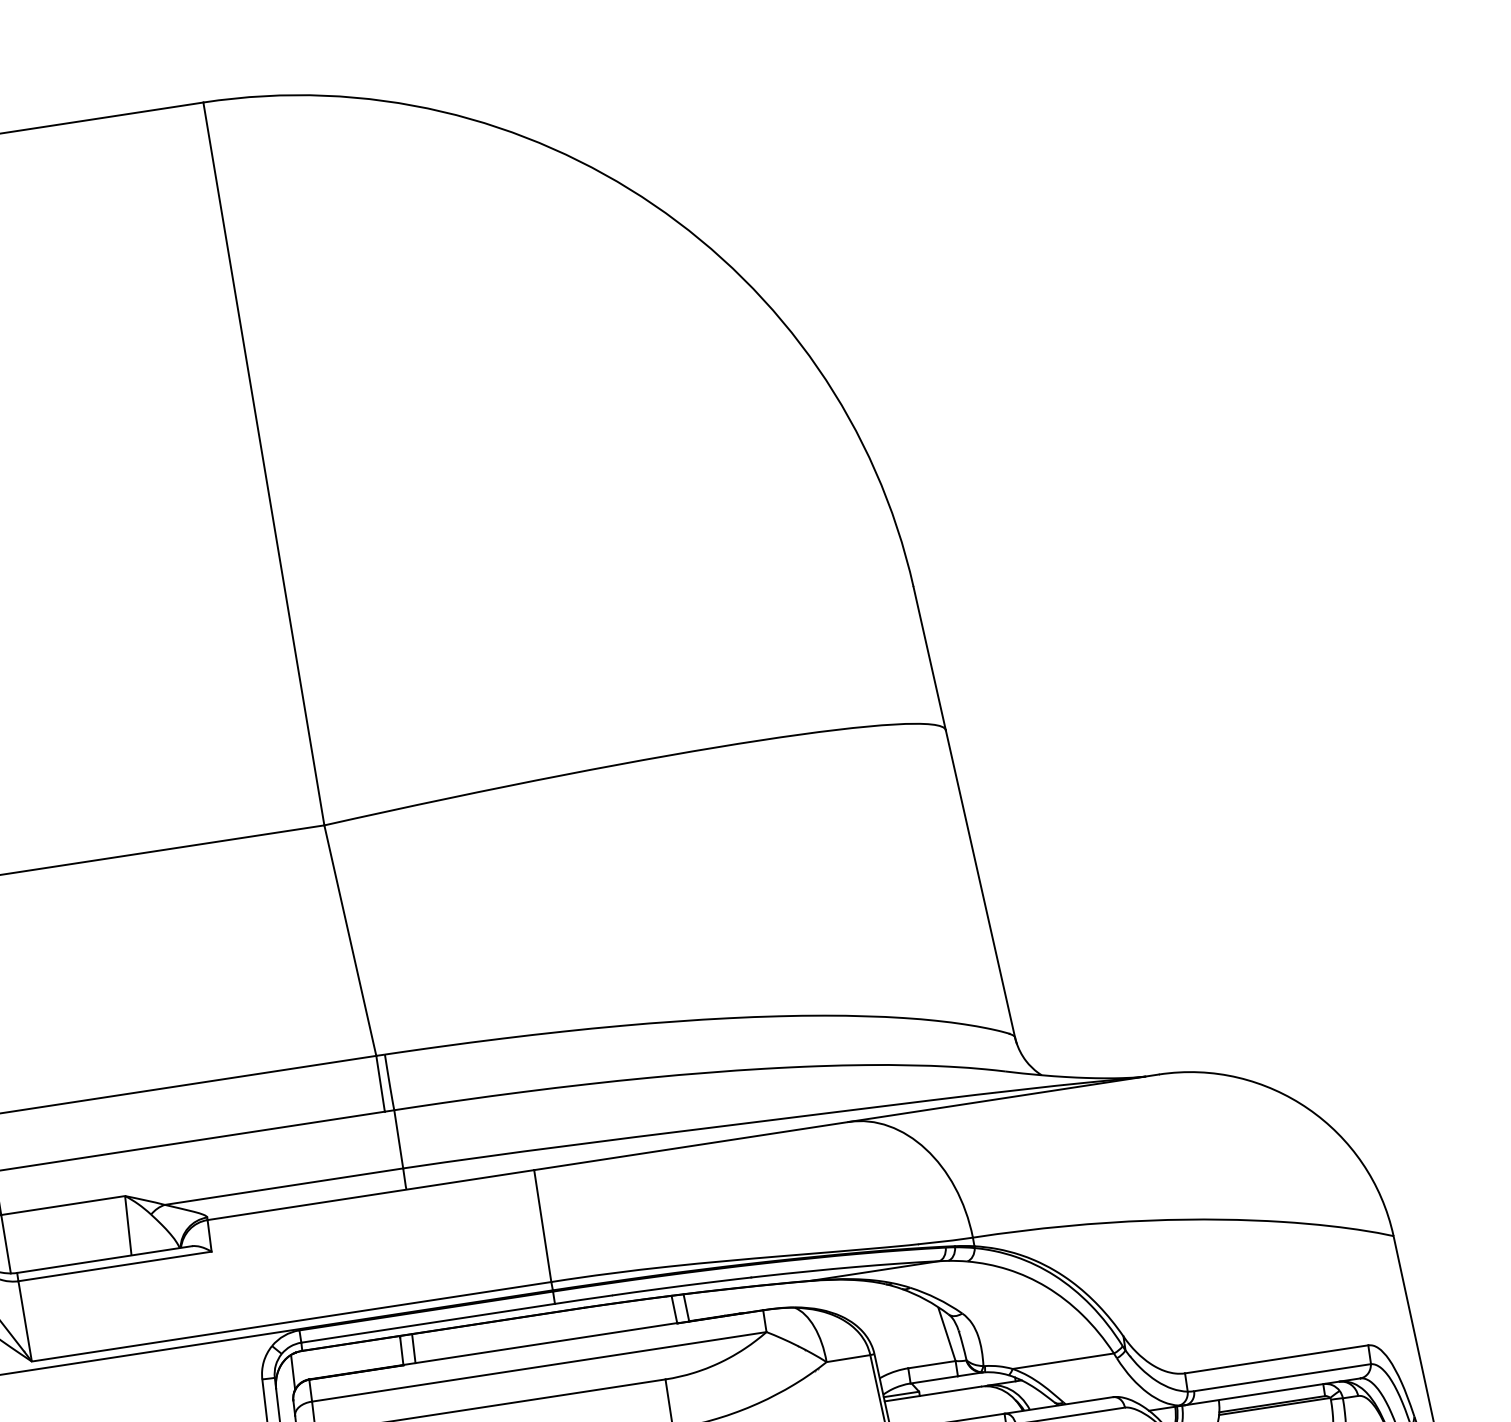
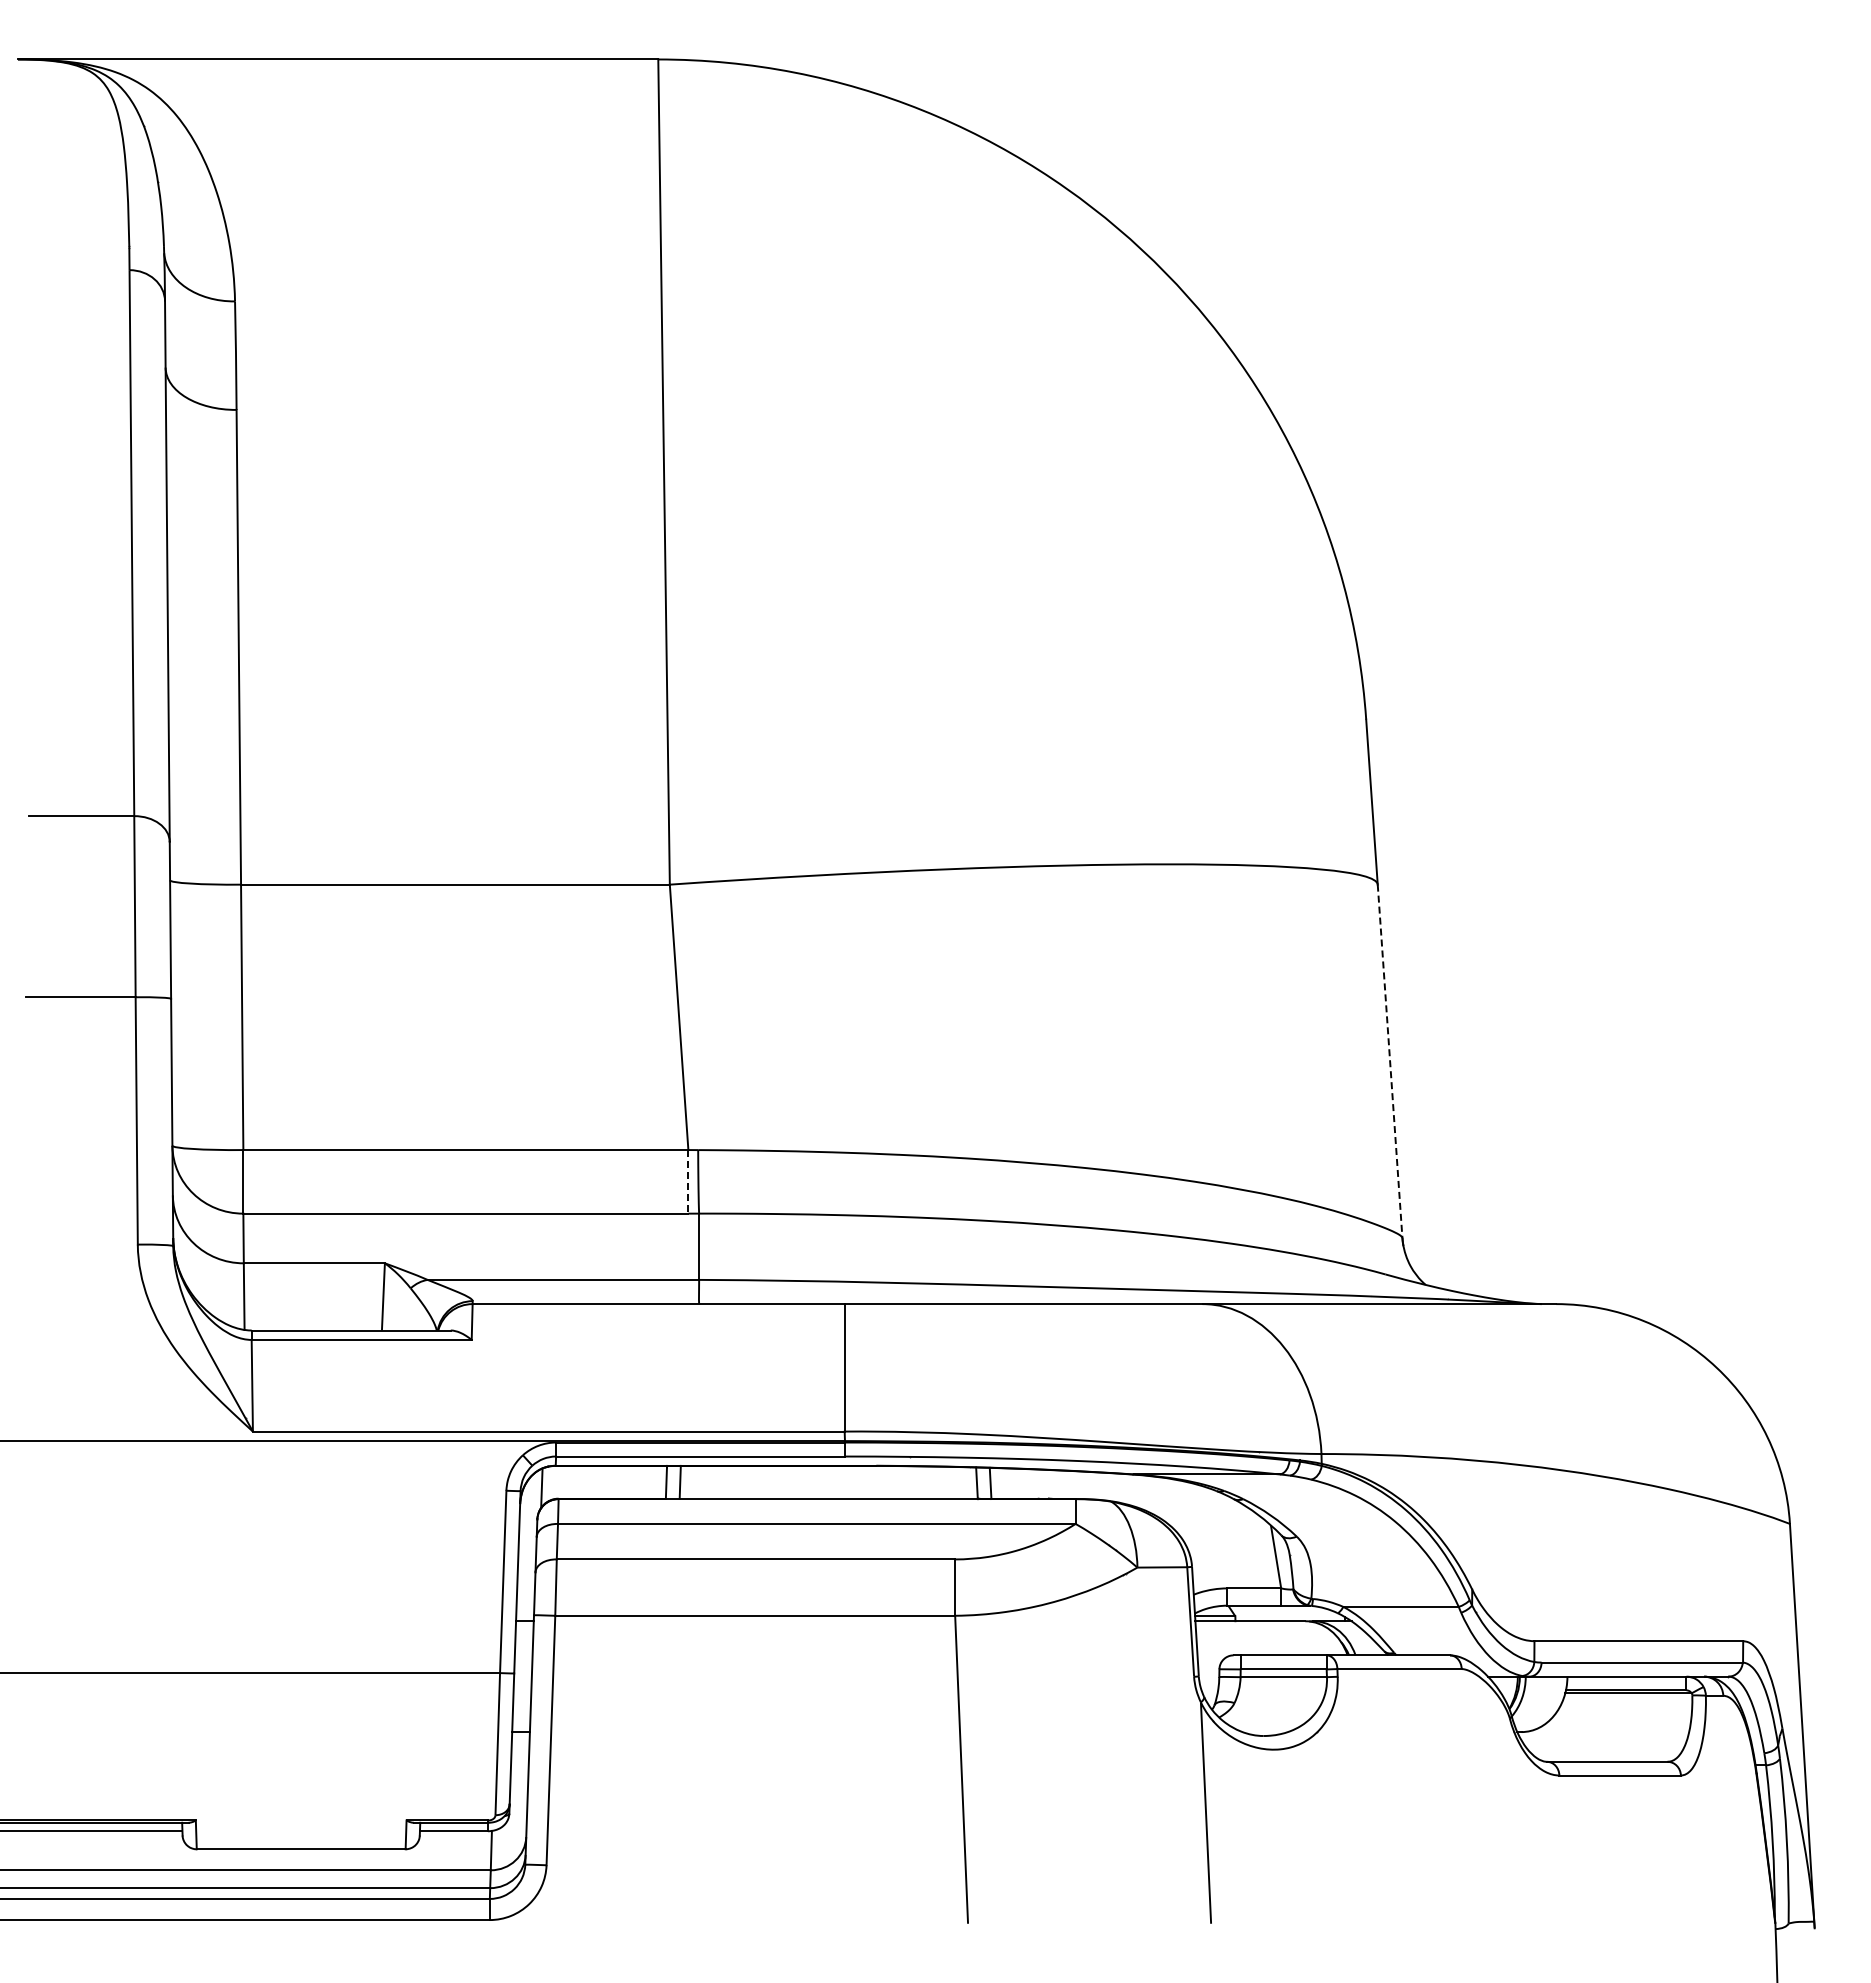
line: (980, 883) -> (1390, 1061), solid -> dashed
line: (380, 1083) -> (688, 1181), solid -> dashed

